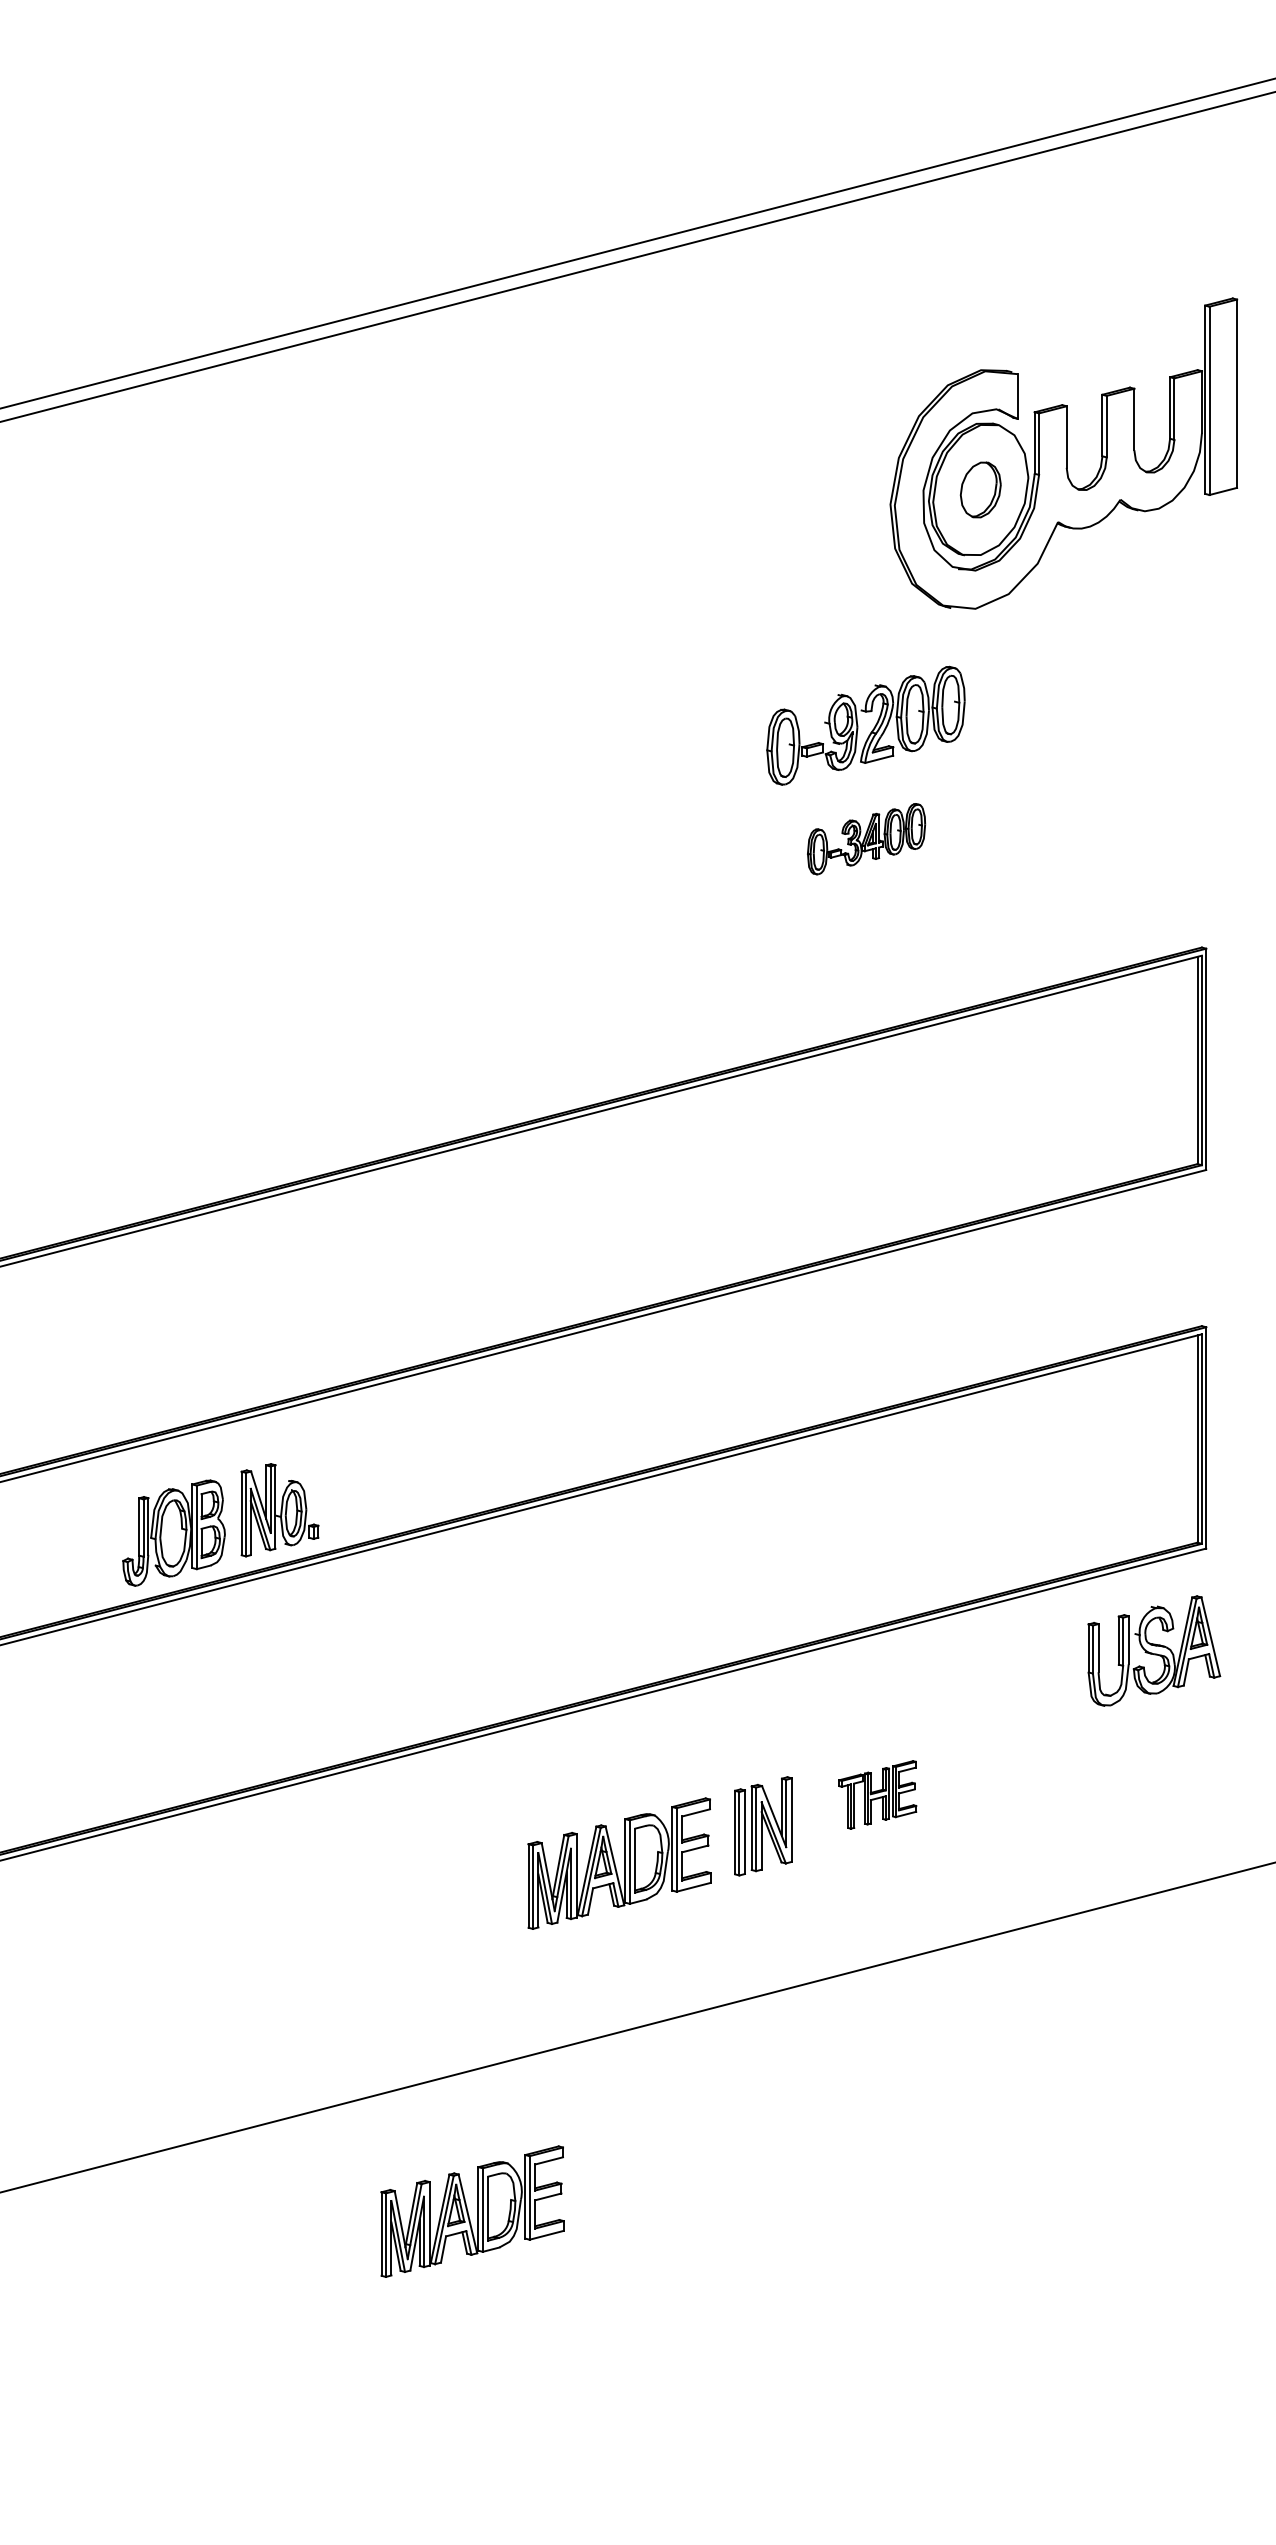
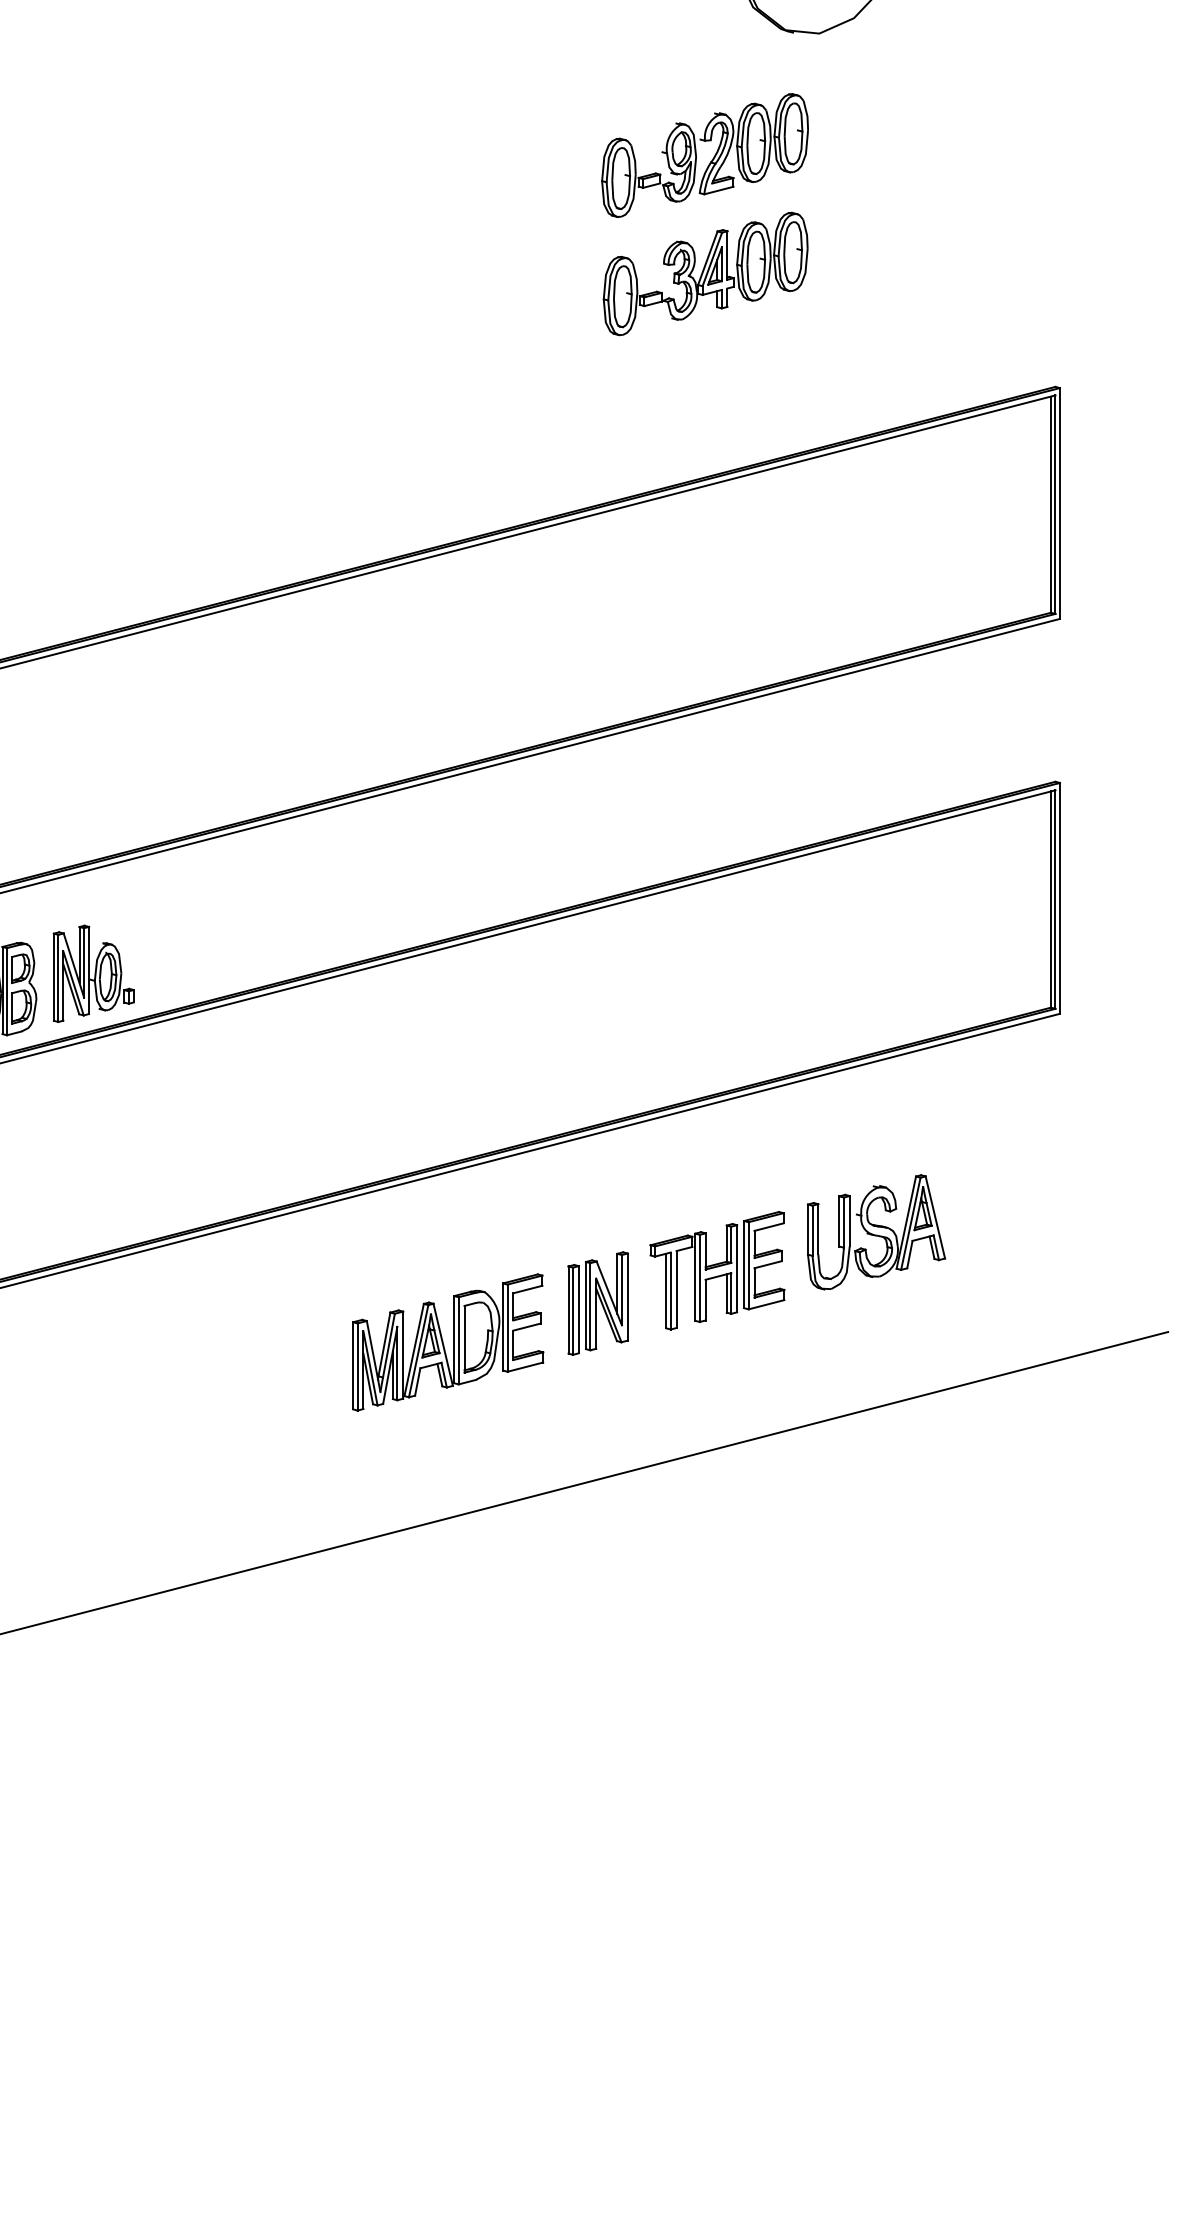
part: (866, 838) -> (705, 273), size x1.67
part: (1154, 1650) -> (876, 1231), moved
part: (877, 1794) -> (717, 1270), size x1.67
part: (472, 2211) -> (294, 1705), removed

